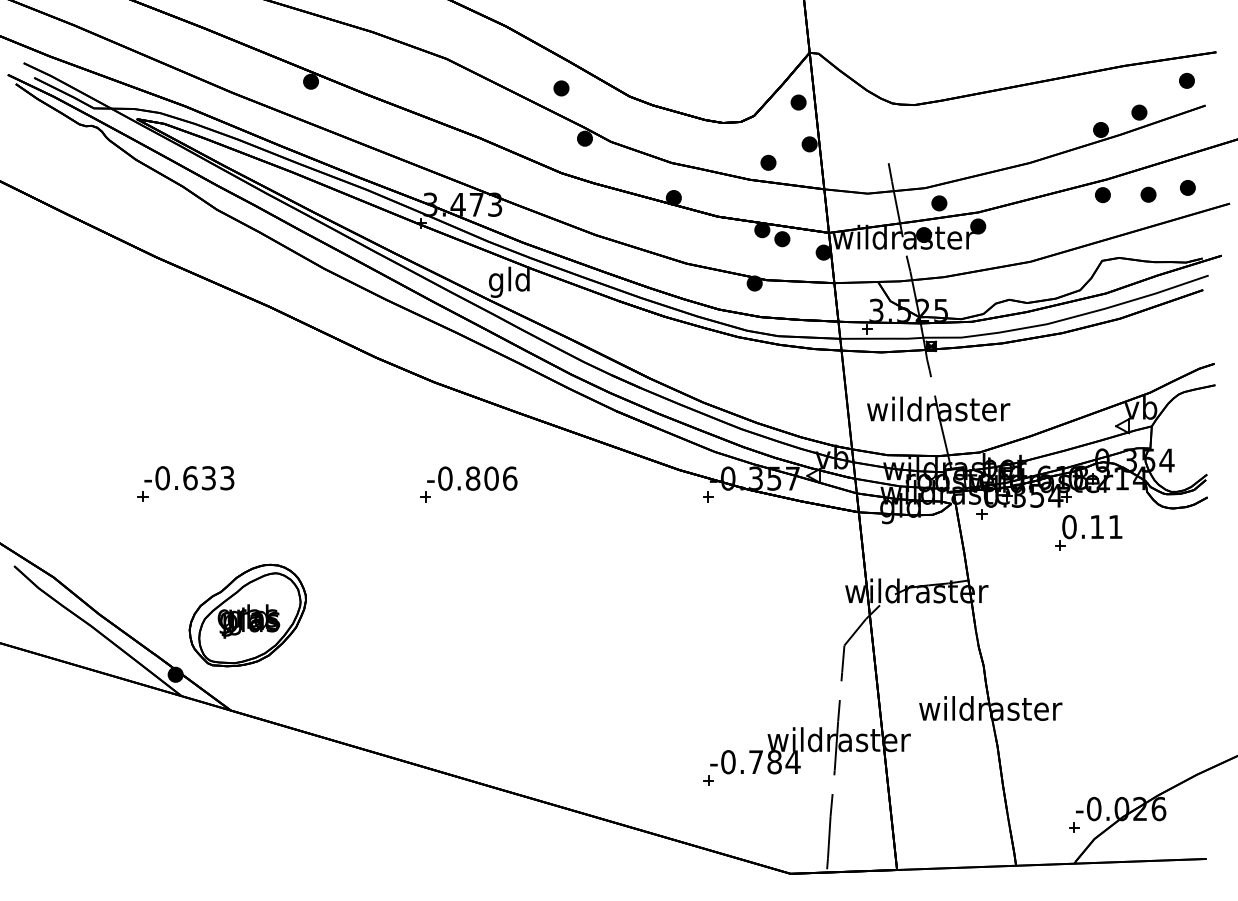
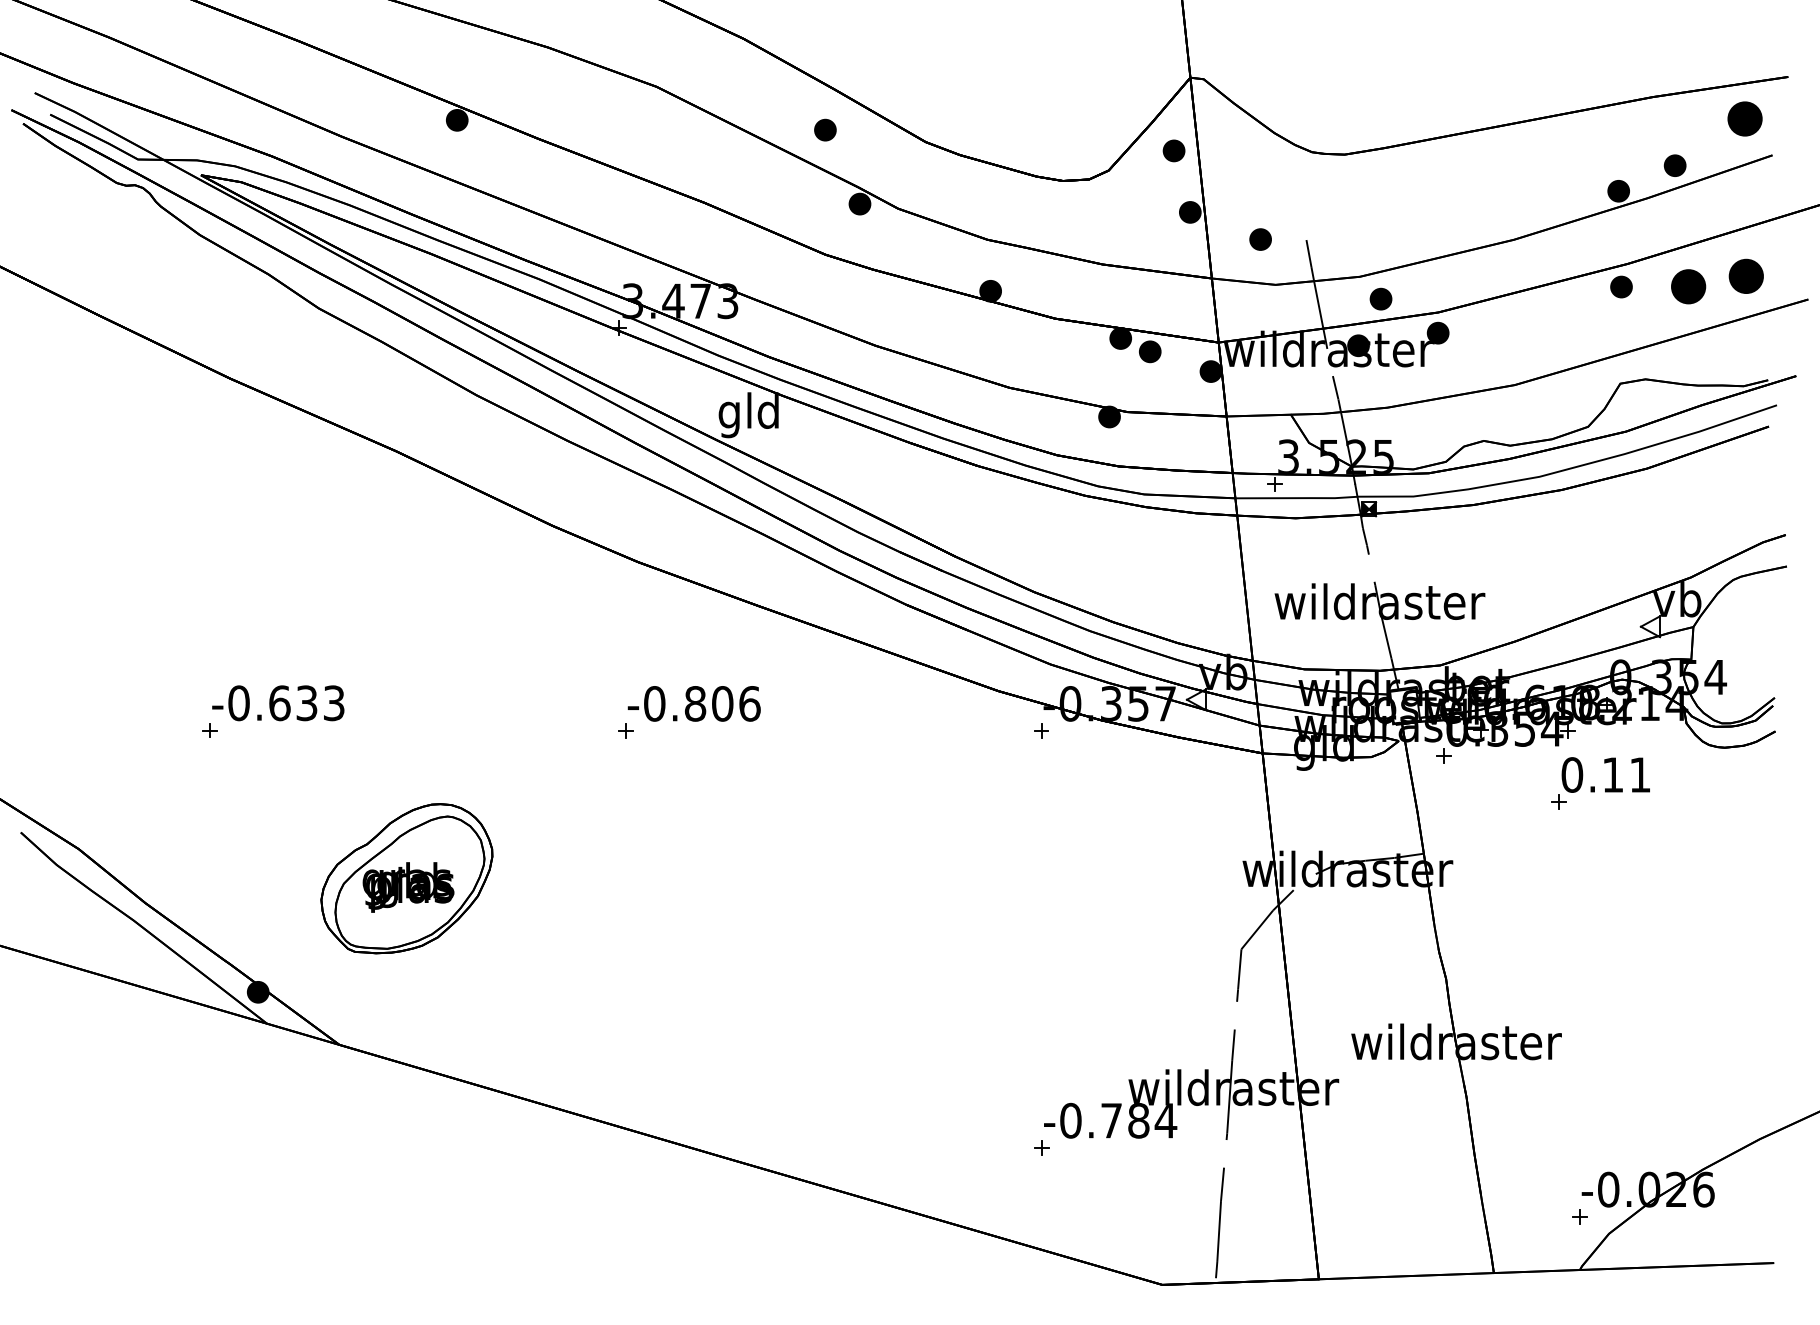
part: (1186, 80) -> (1744, 118), size x1.6
part: (768, 162) -> (1260, 239), moved
part: (1187, 187) -> (1745, 275), size x1.6
part: (1148, 194) -> (1688, 286), size x1.6
part: (247, 615) -> (406, 878), moved

